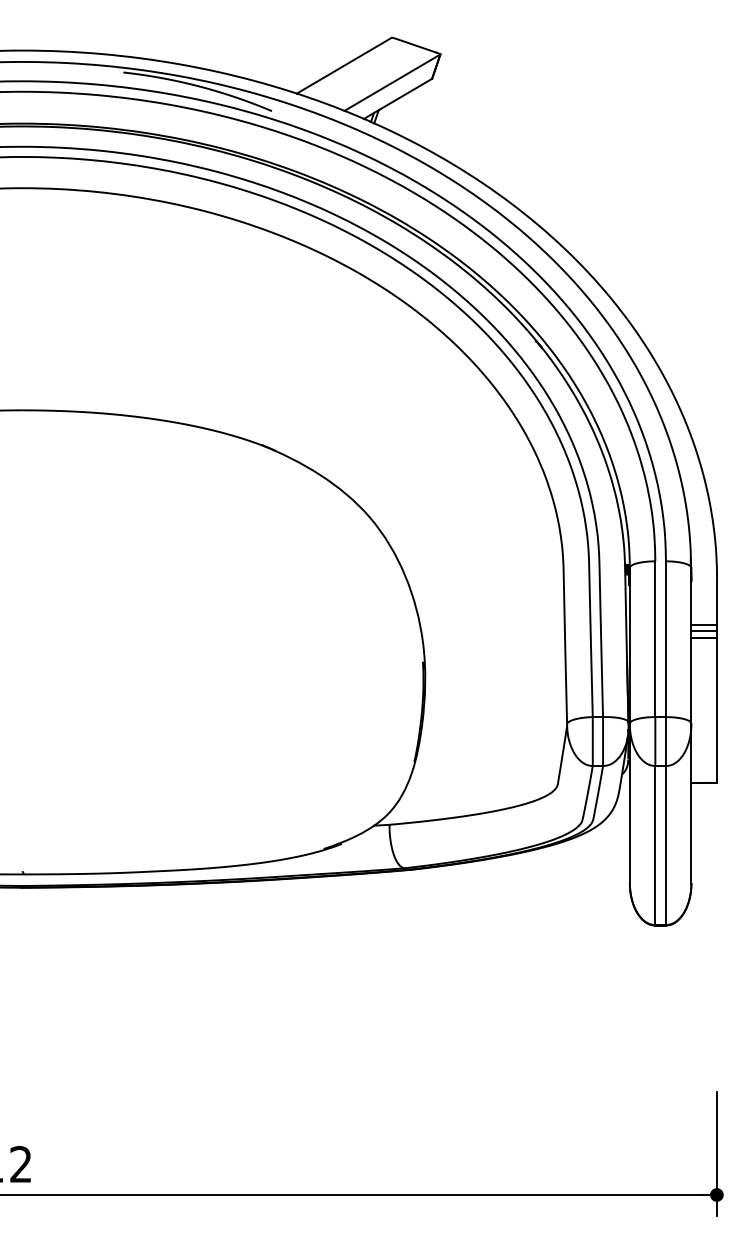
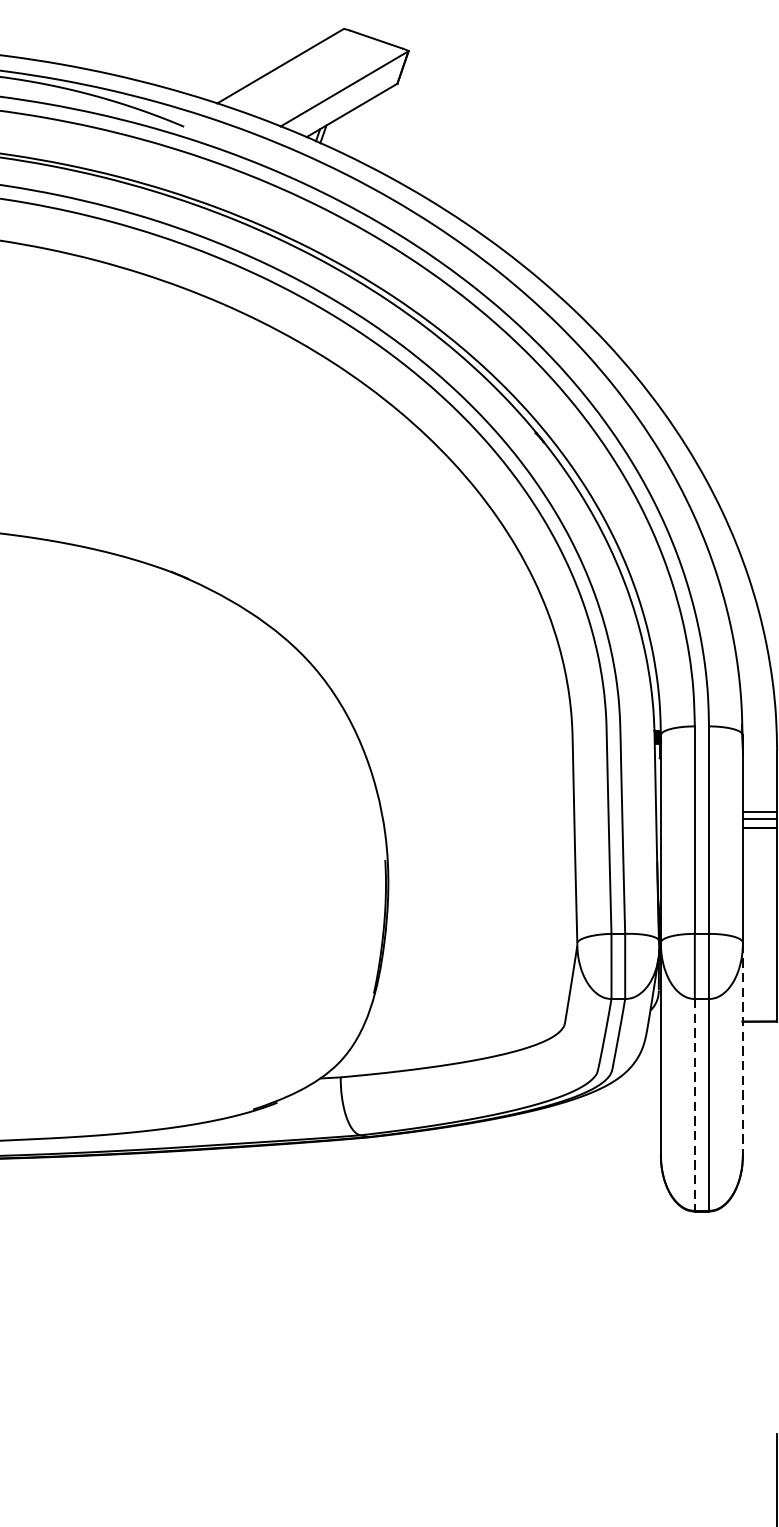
line: (691, 804) -> (742, 1050), solid -> dashed
line: (655, 845) -> (695, 1104), solid -> dashed

